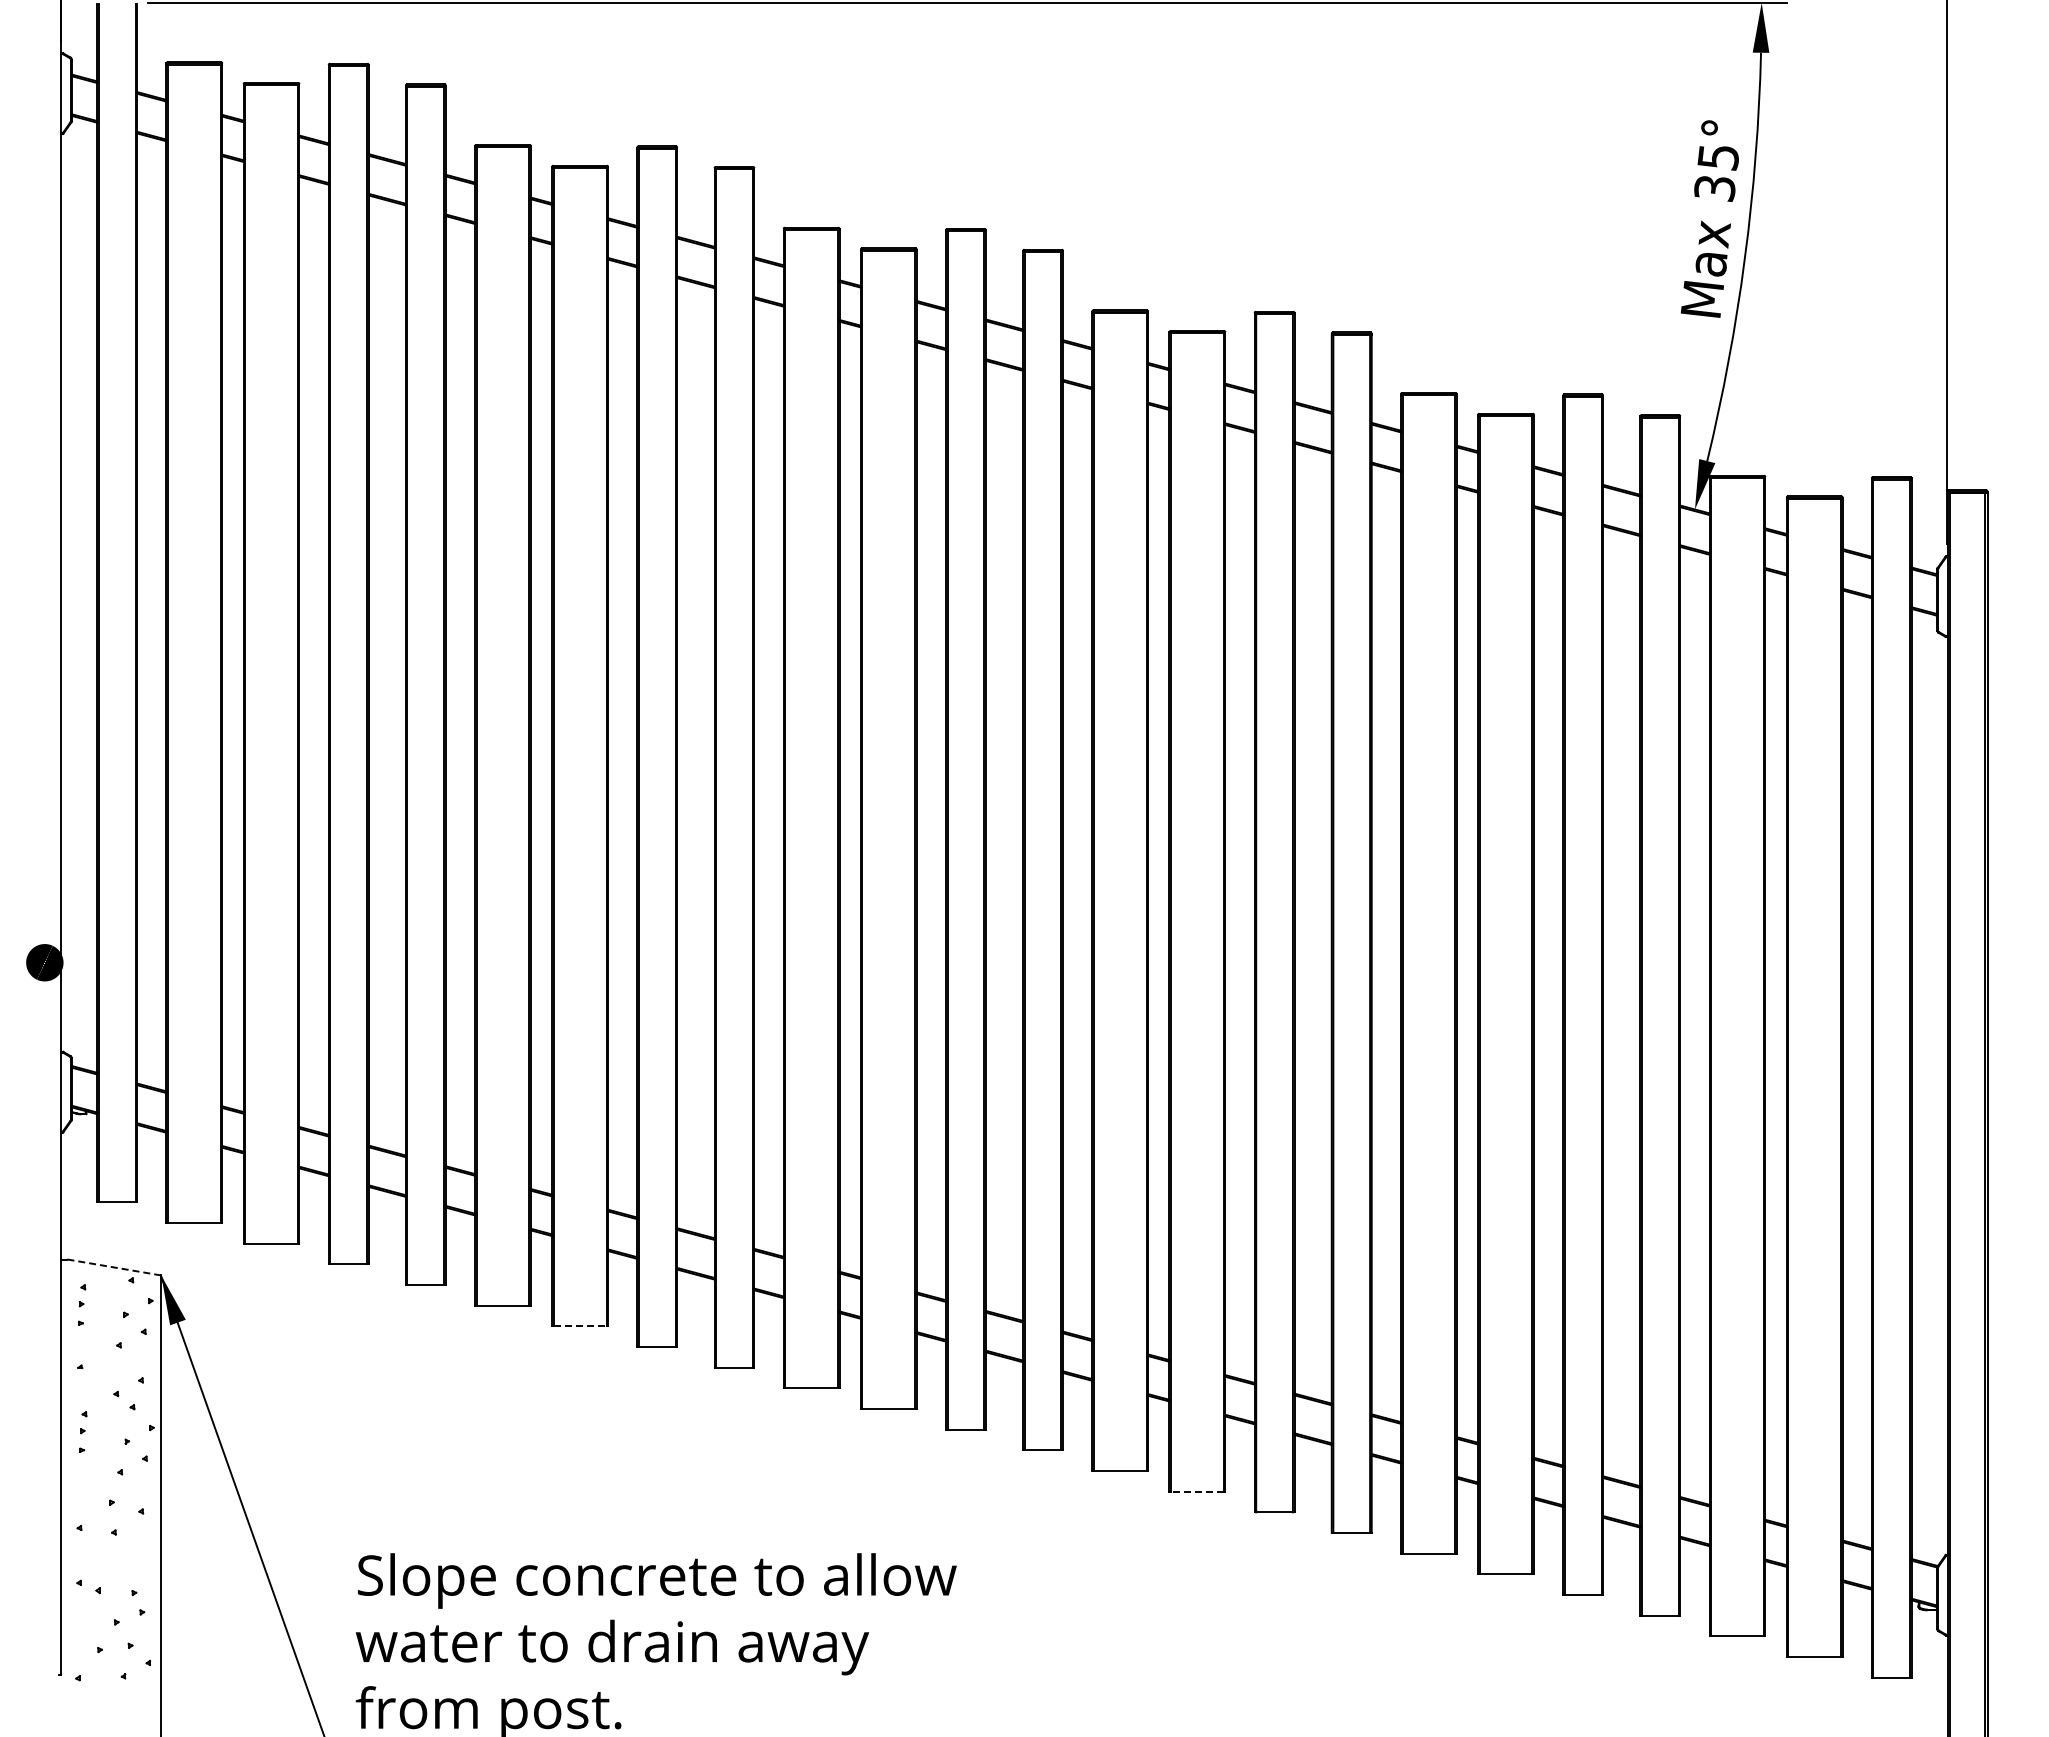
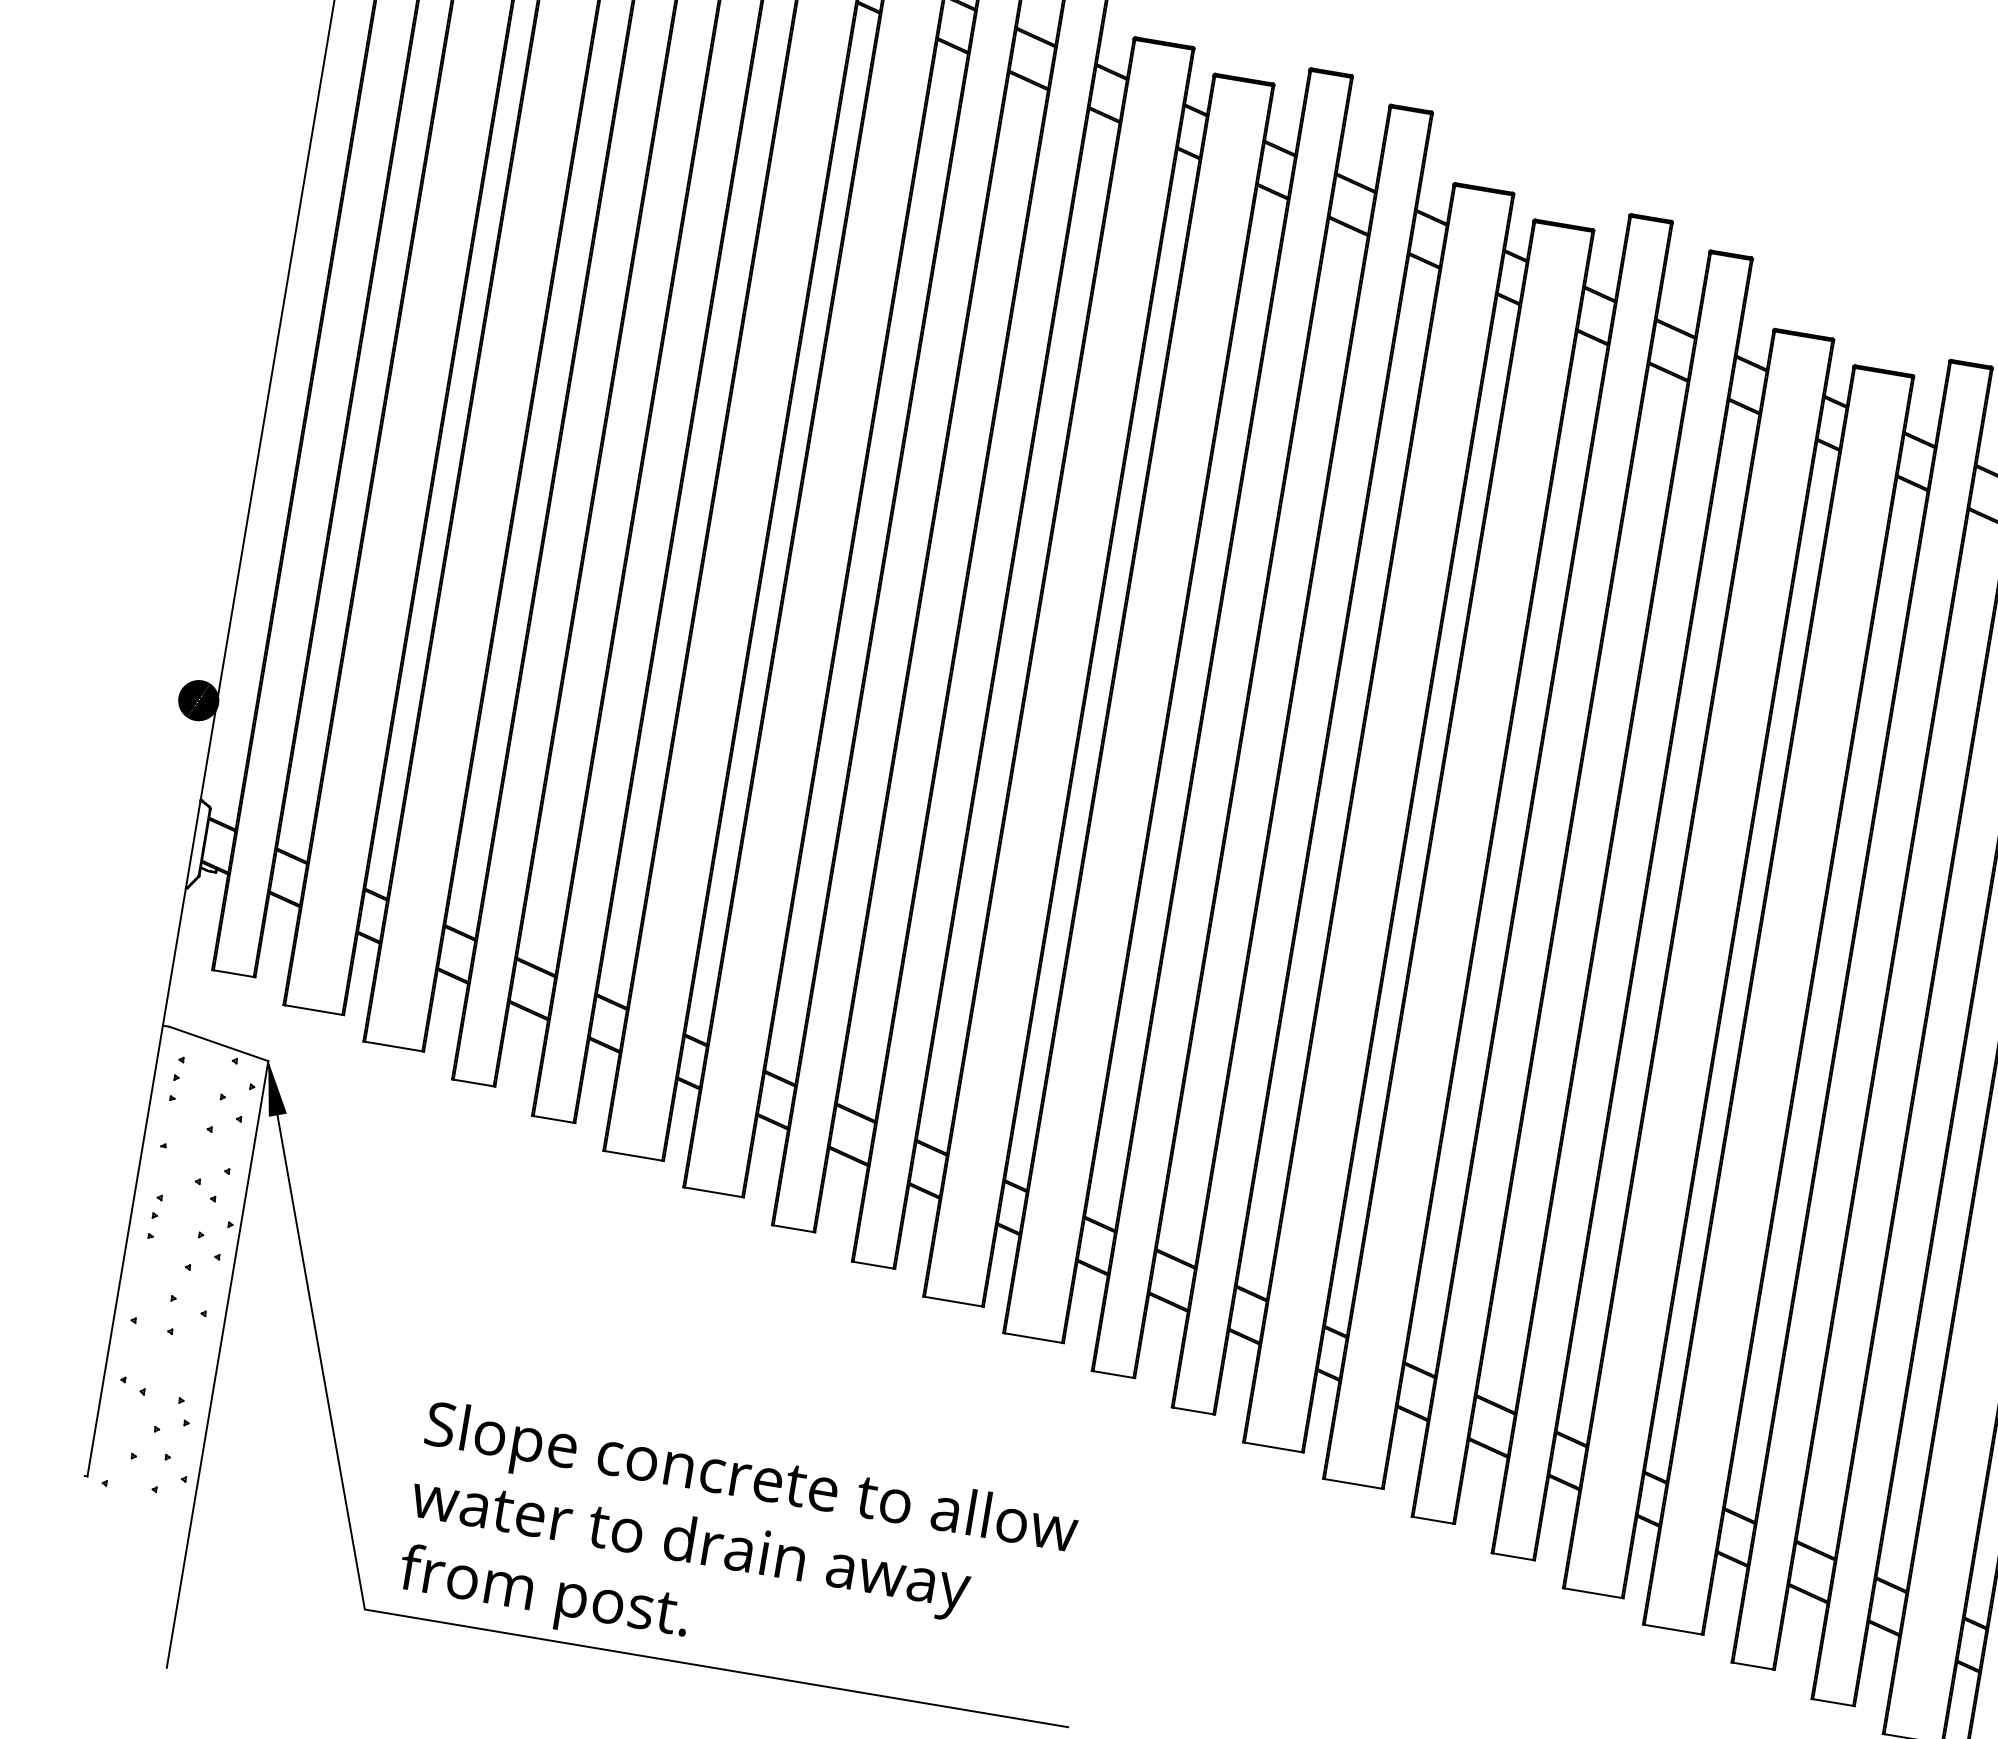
line: (114, 1267) -> (218, 1043), dashed -> solid
line: (580, 1326) -> (713, 1192), dashed -> solid
line: (1196, 1491) -> (1352, 1483), dashed -> solid

